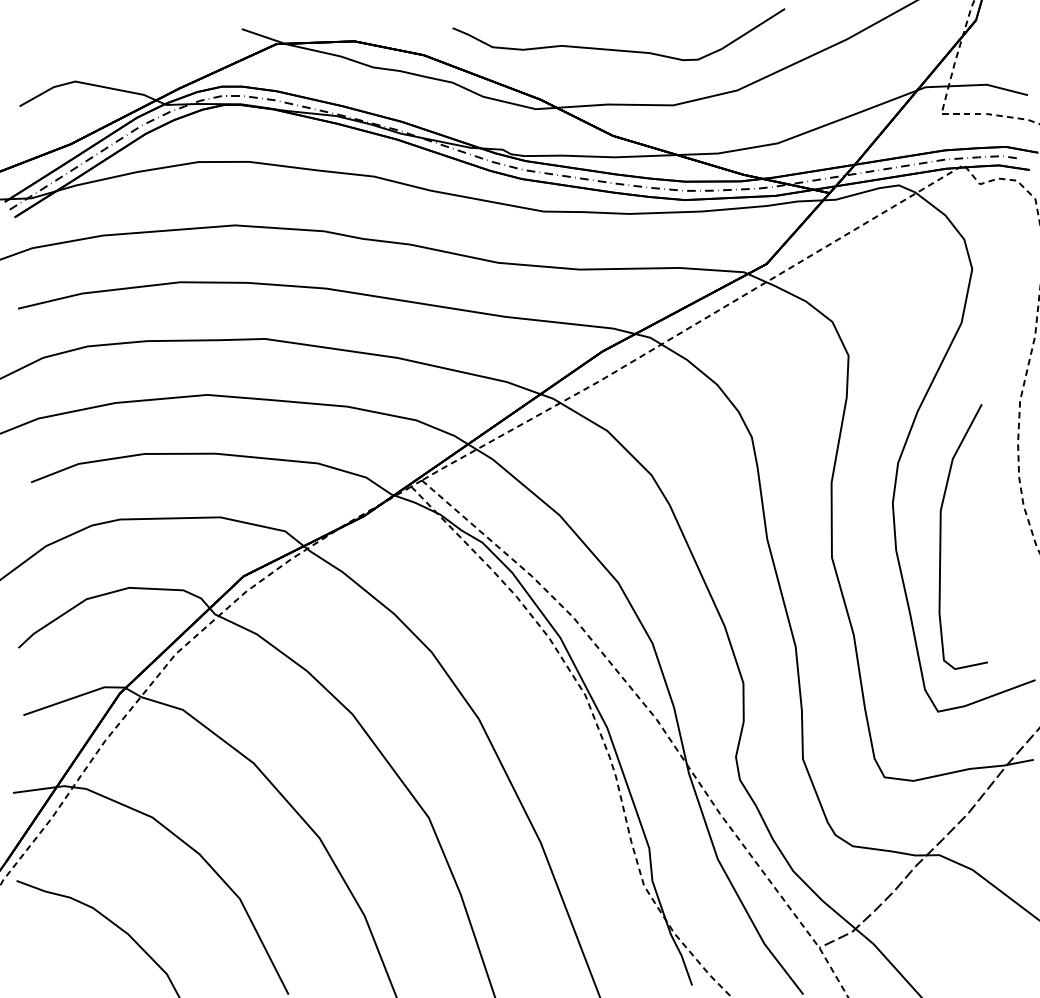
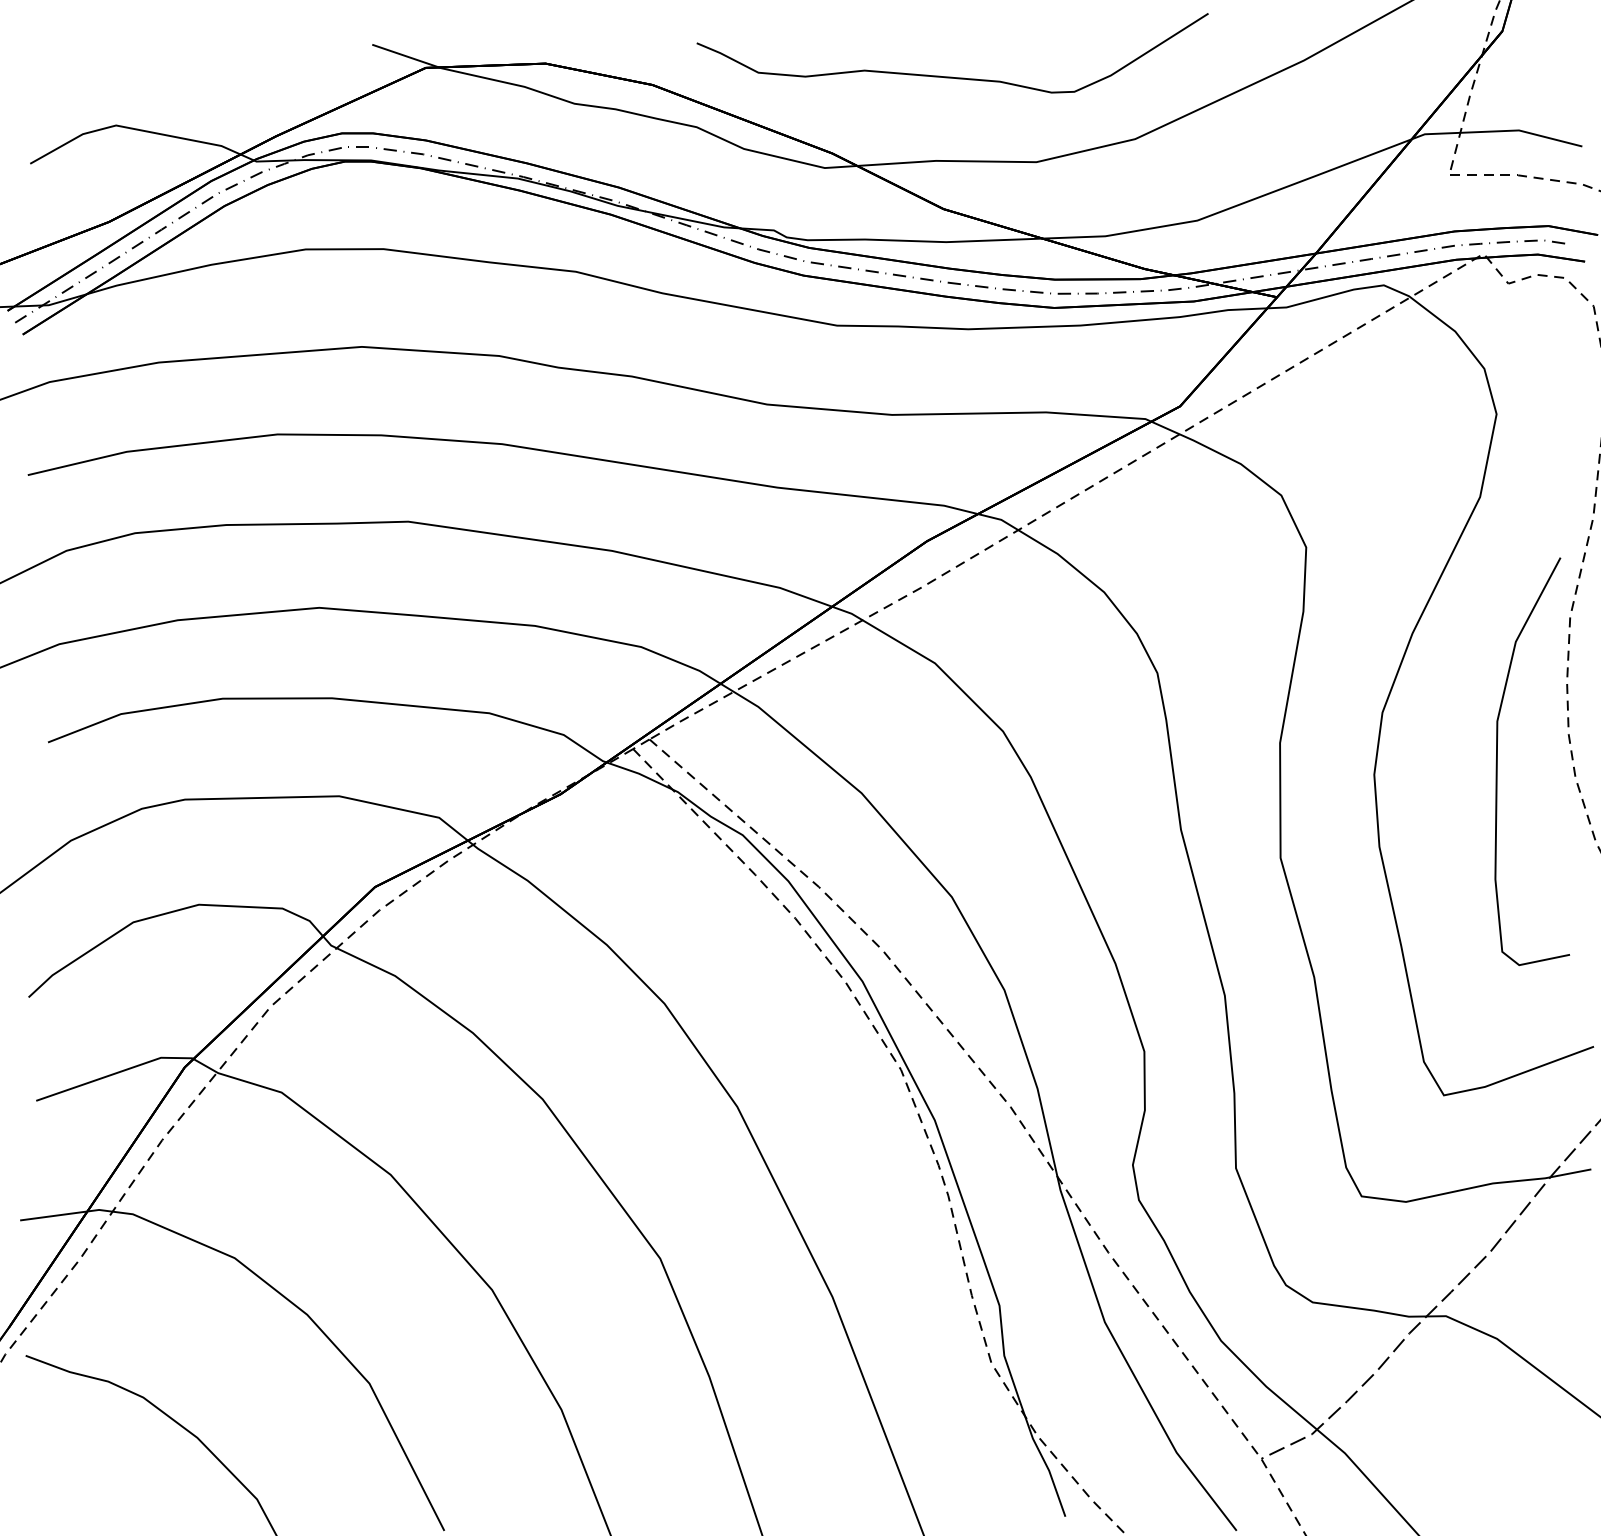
curve: (941, 536) -> (1498, 761), moved

